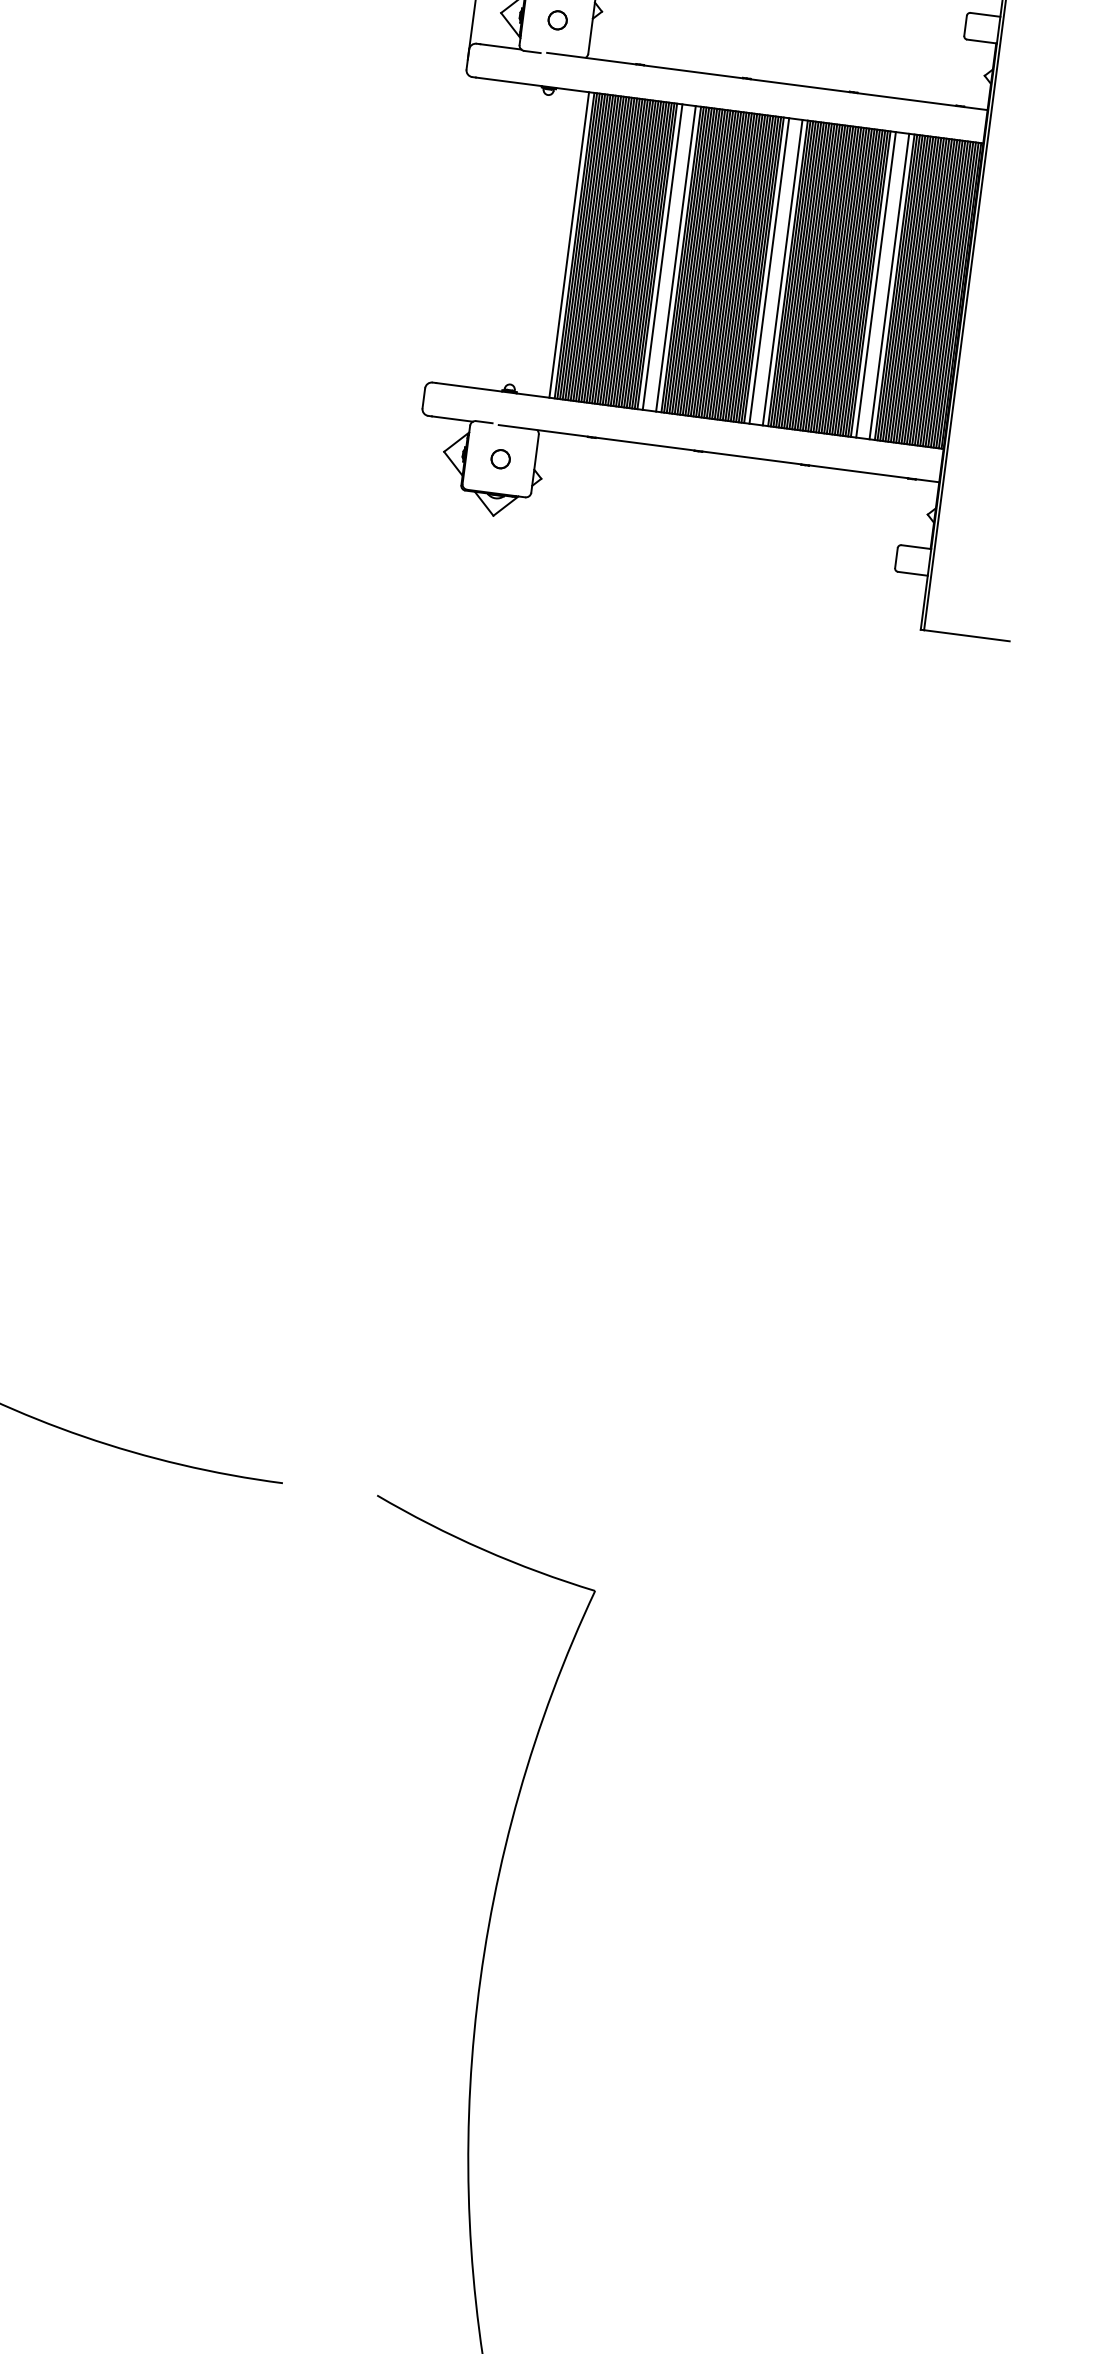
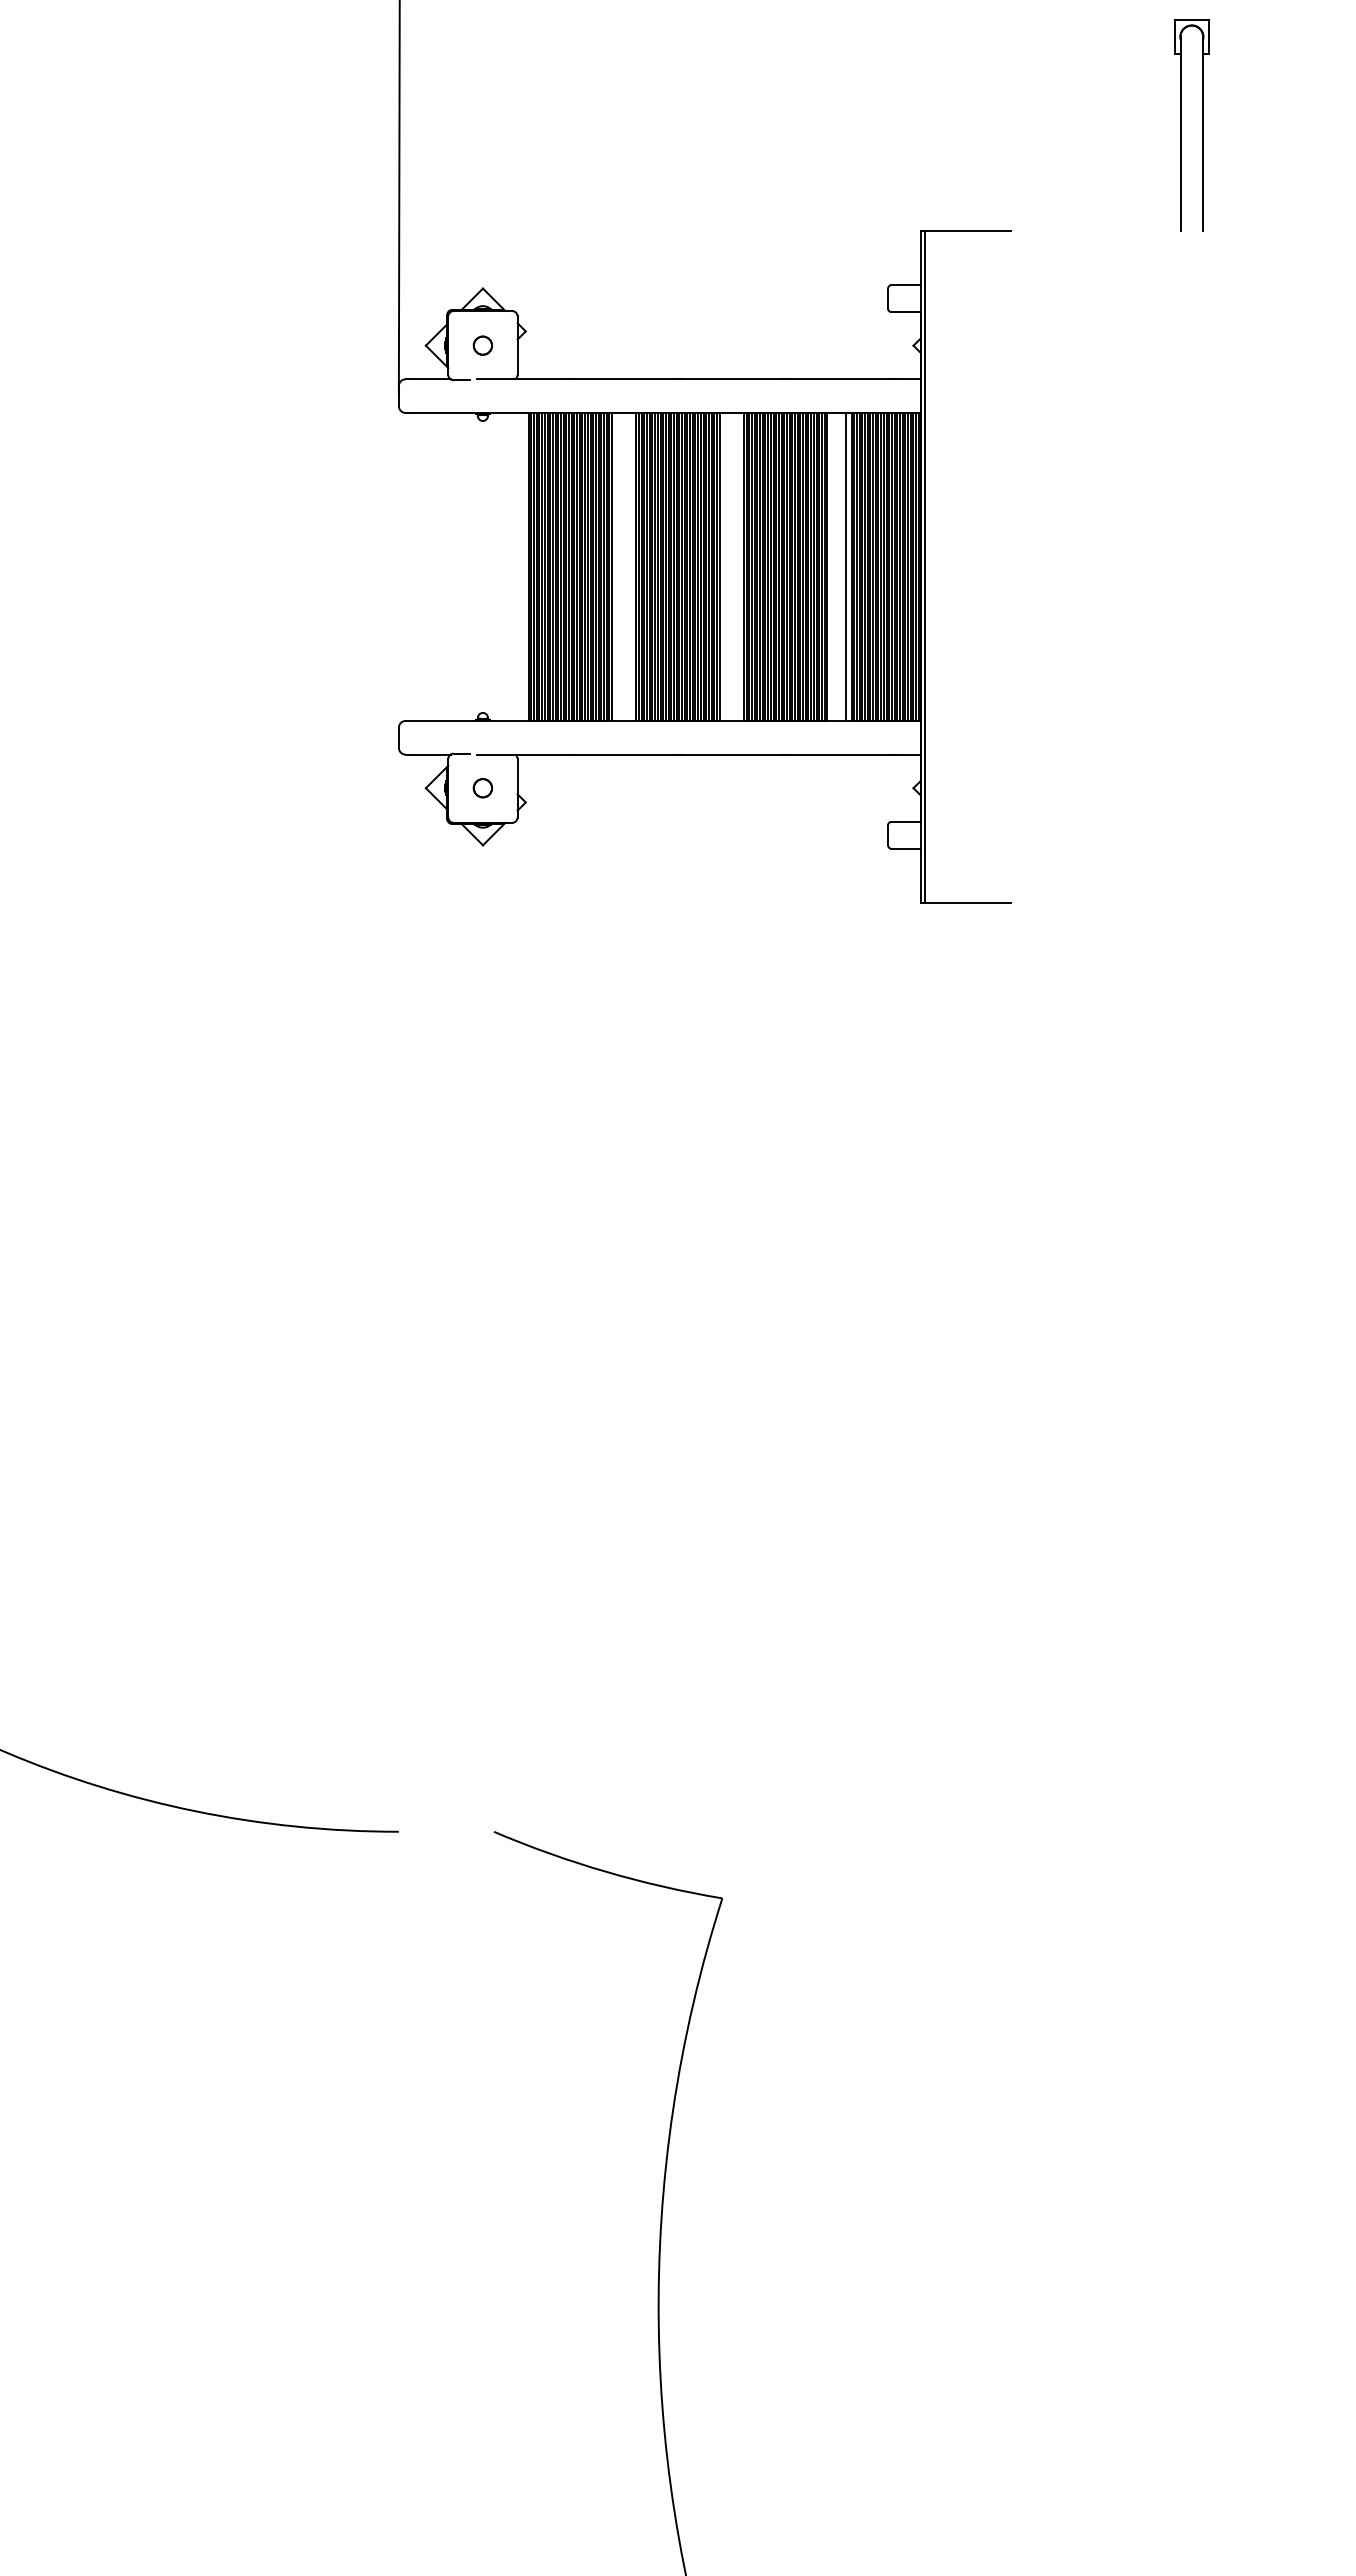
line: (569, 244) -> (523, 566), removed
line: (662, 256) -> (617, 566), removed
line: (675, 258) -> (630, 566), removed
line: (769, 270) -> (725, 566), removed
line: (782, 272) -> (738, 566), removed
line: (875, 284) -> (832, 566), removed

